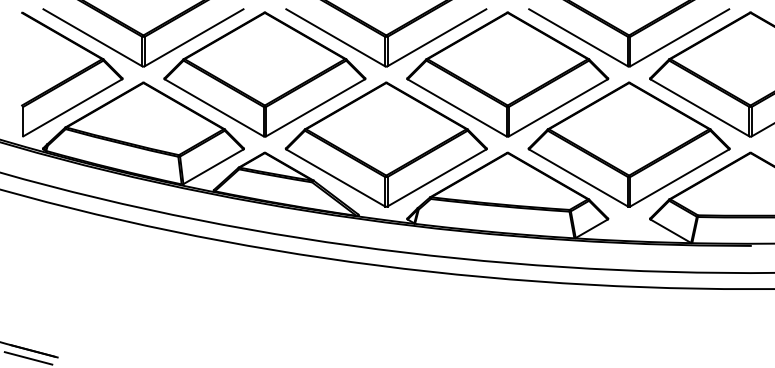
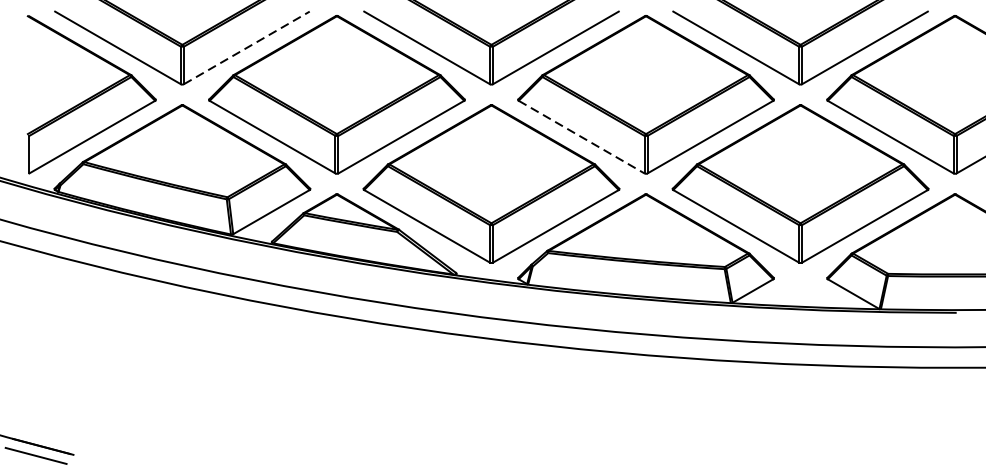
line: (194, 37) -> (247, 47), solid -> dashed
line: (457, 108) -> (582, 137), solid -> dashed

